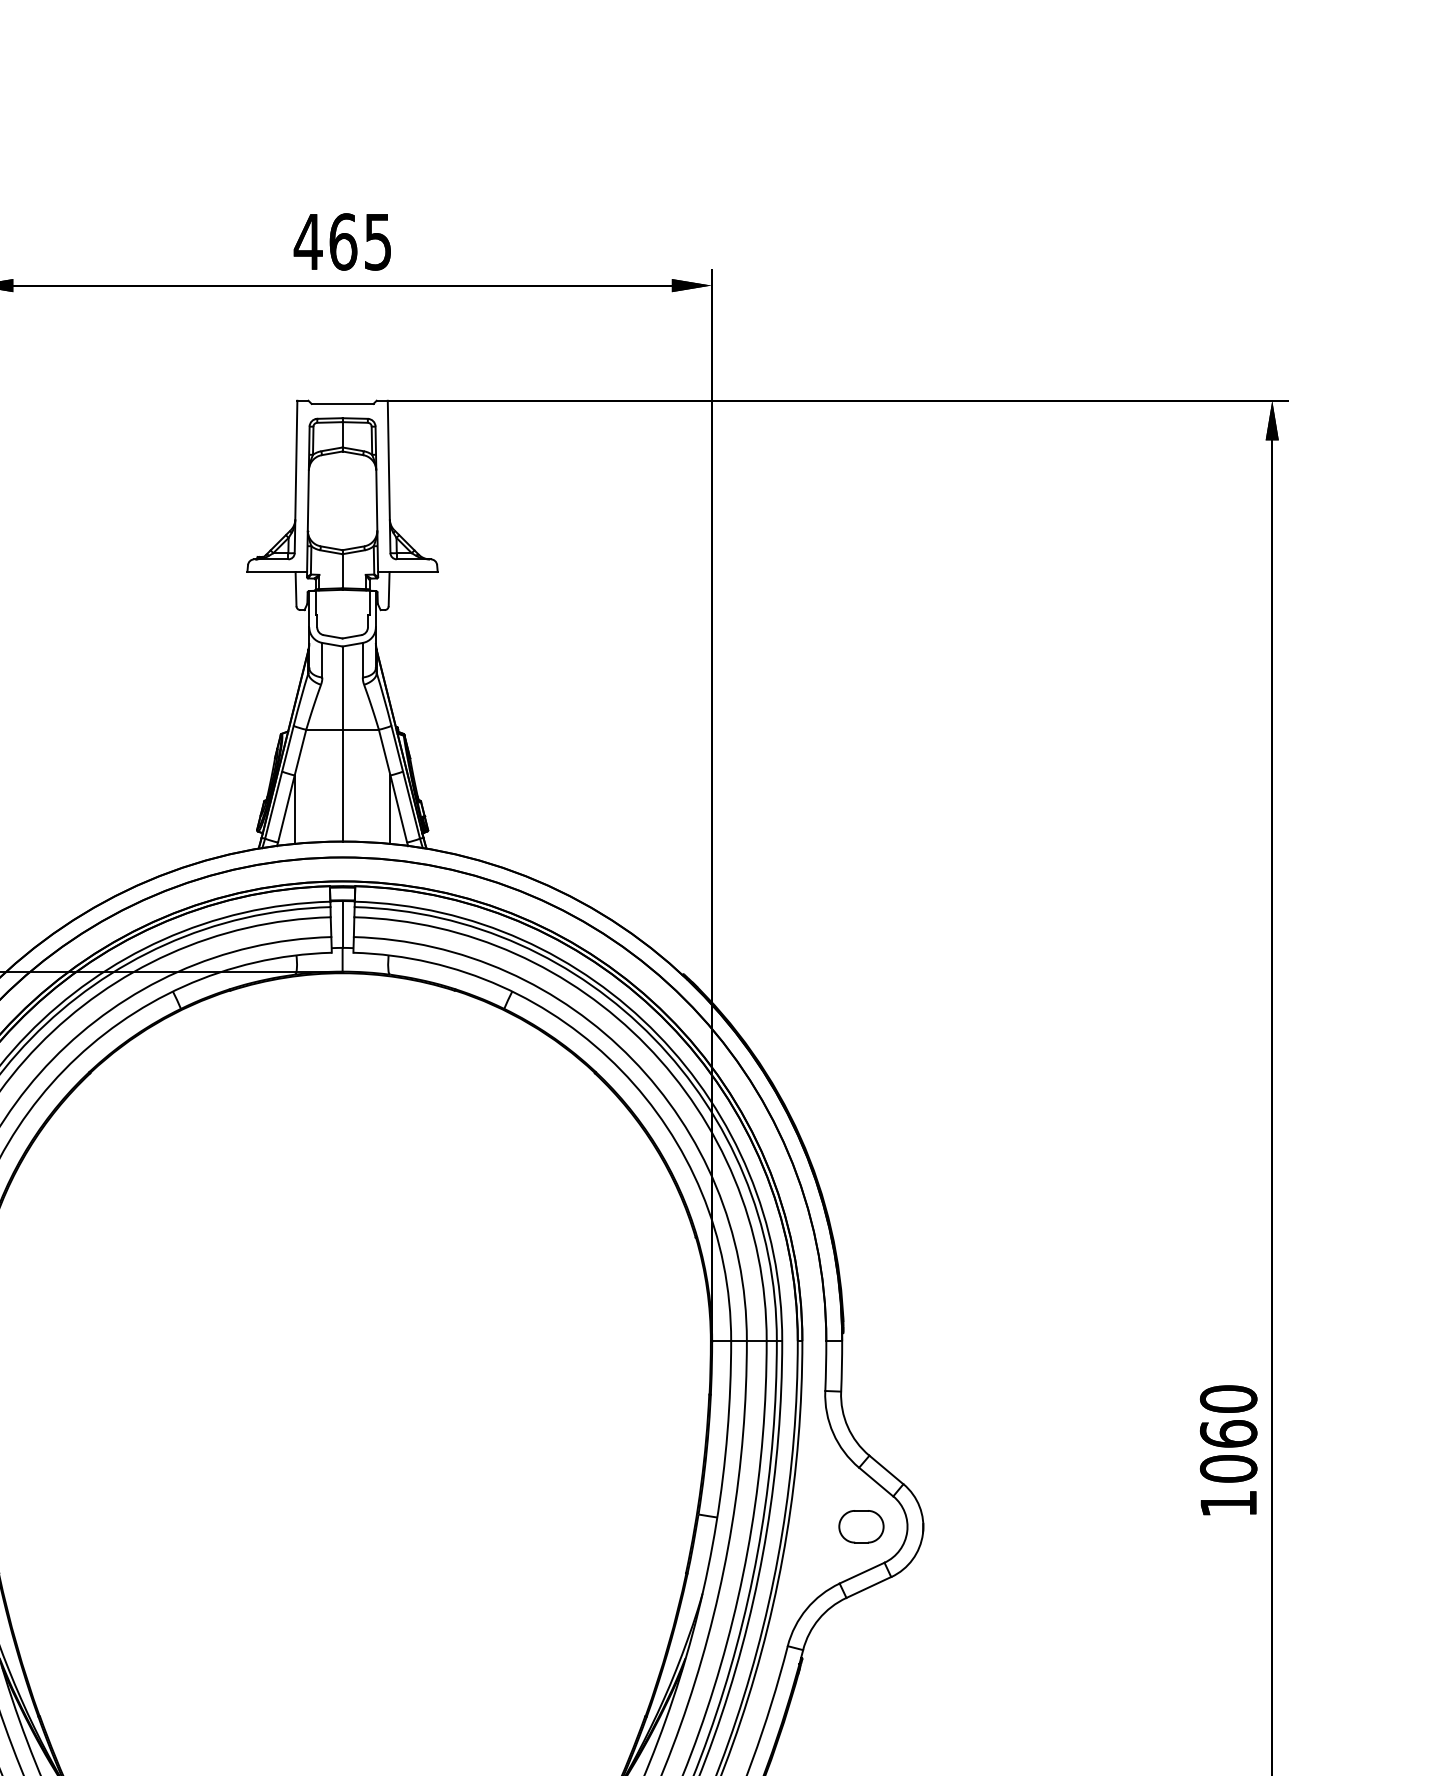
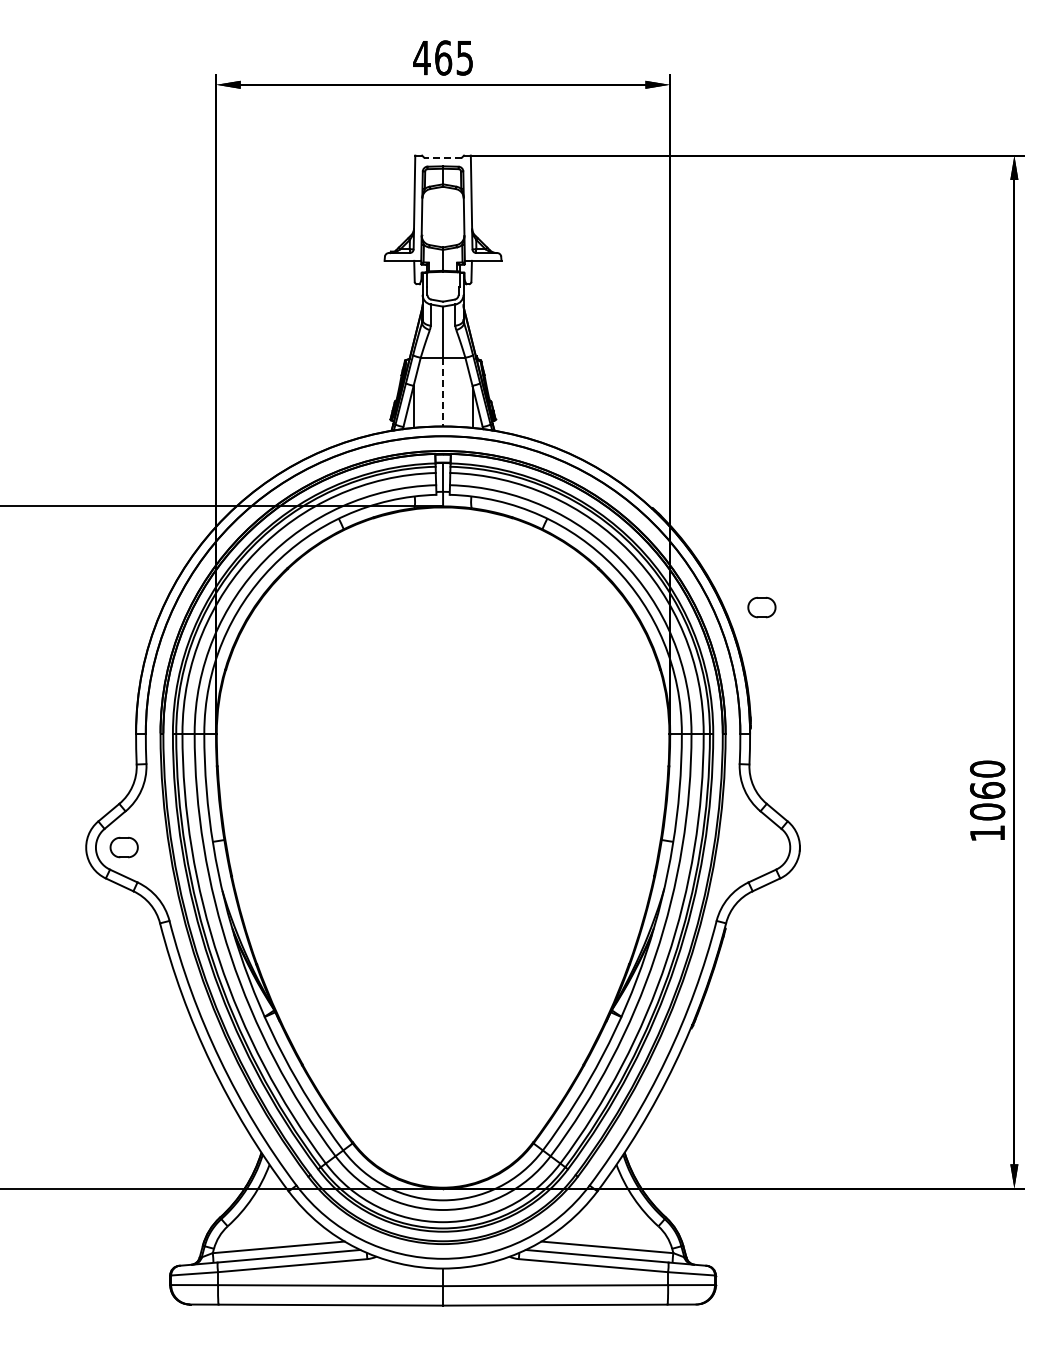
line: (341, 403) -> (442, 157), solid -> dashed
line: (343, 786) -> (443, 392), solid -> dashed
part: (860, 1526) -> (761, 607), moved

